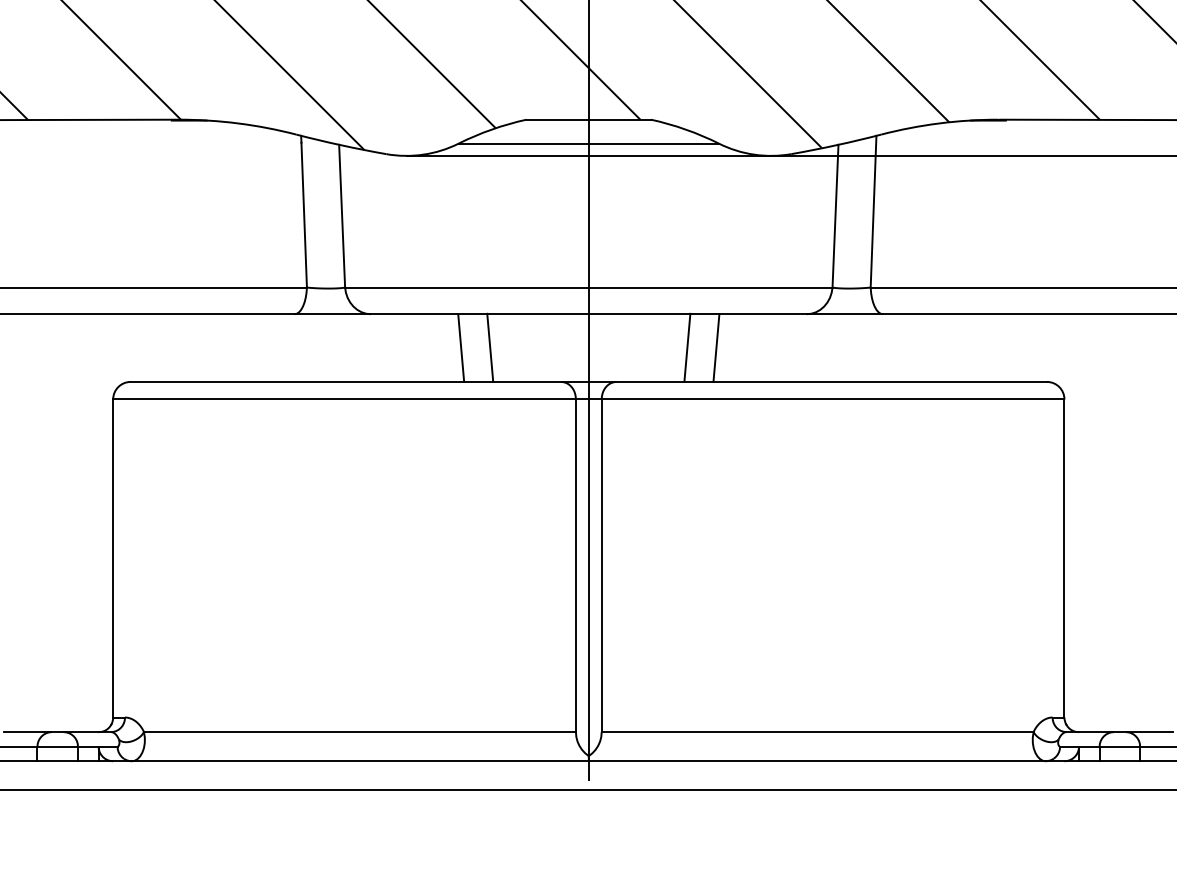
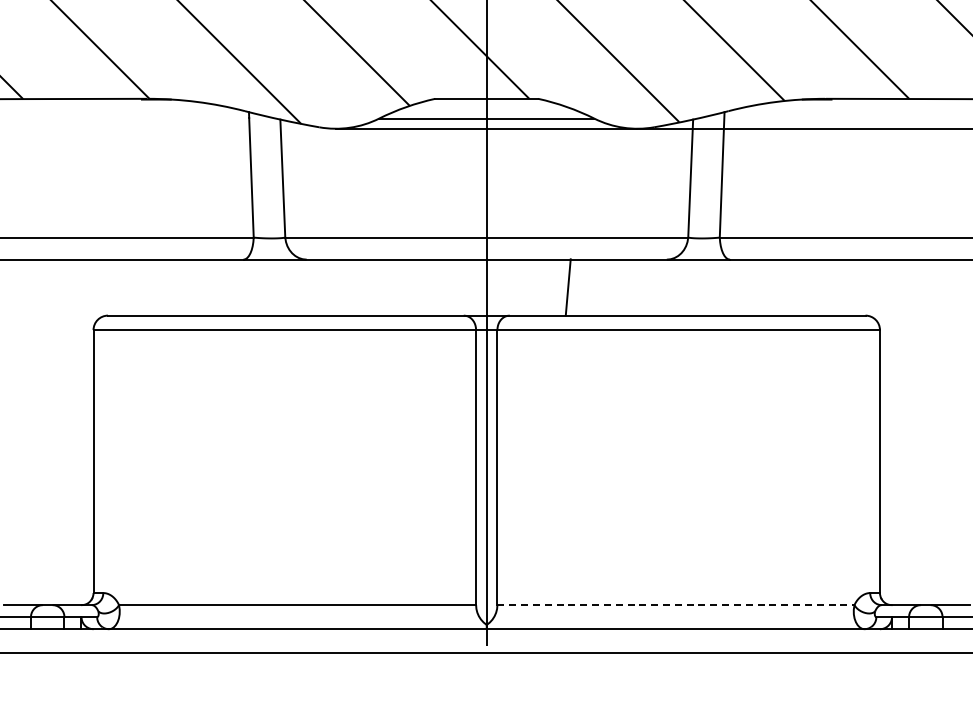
line: (460, 347) -> (380, 287), removed
line: (489, 347) -> (404, 287), removed
line: (715, 347) -> (591, 287), removed
line: (817, 732) -> (675, 605), solid -> dashed

